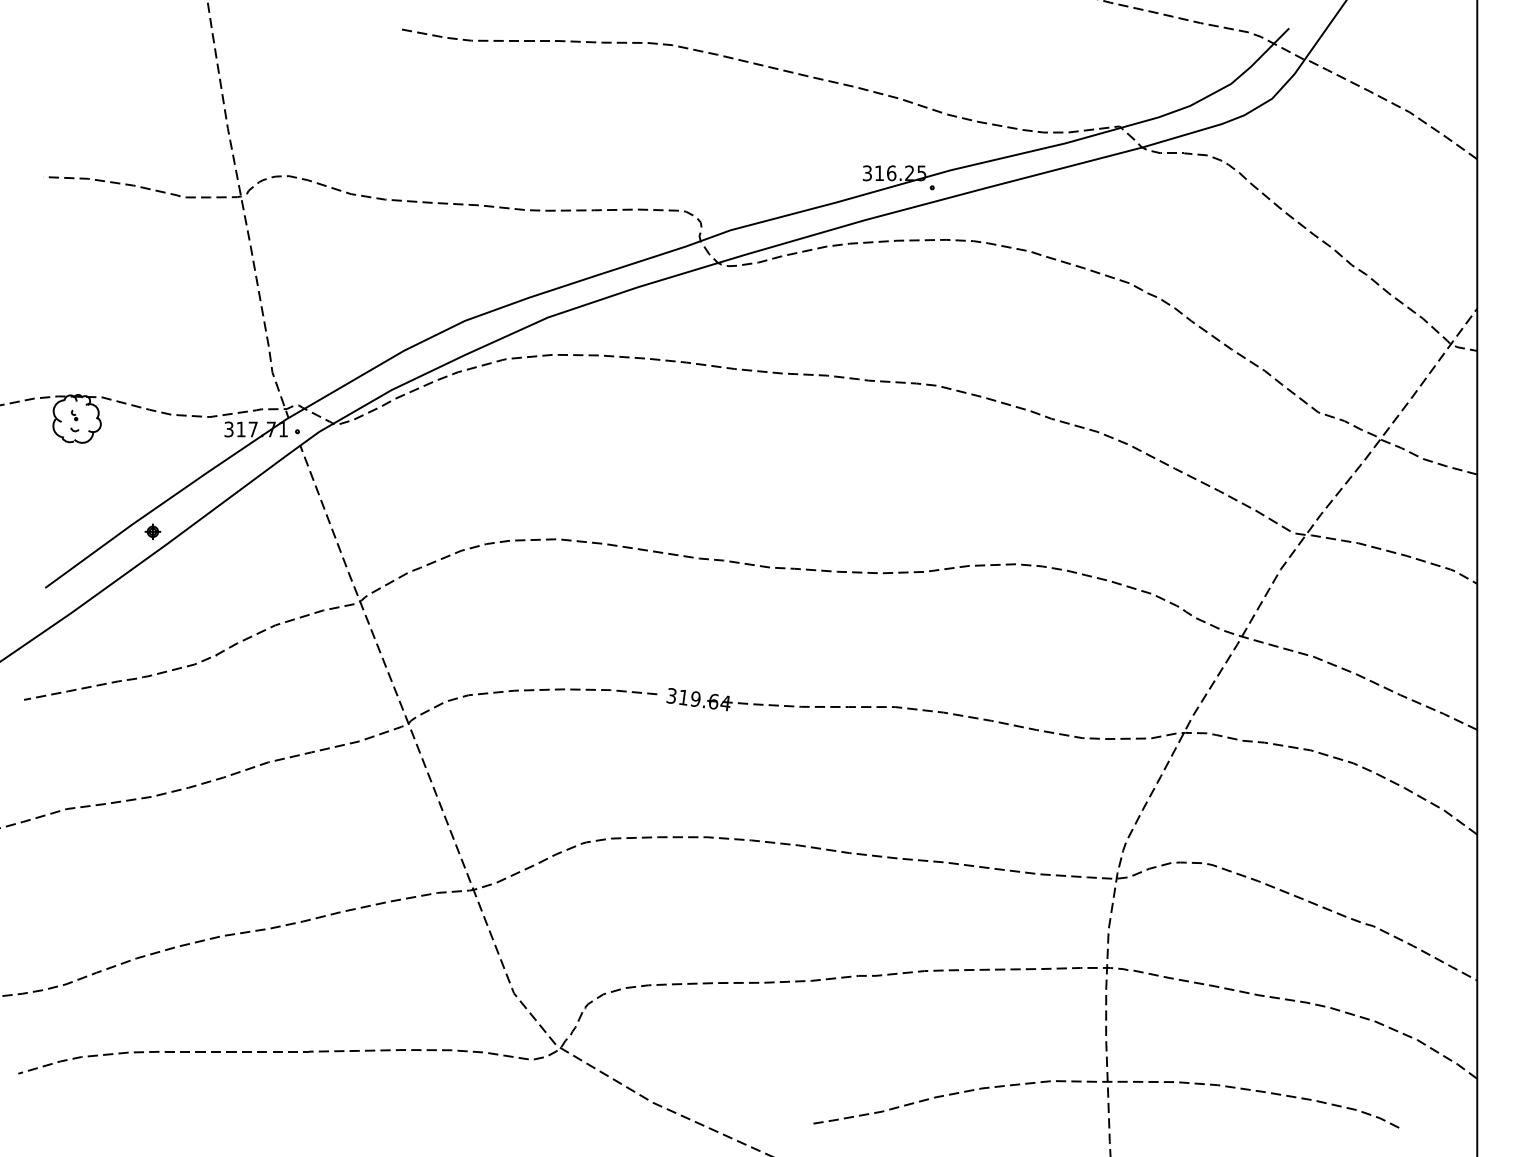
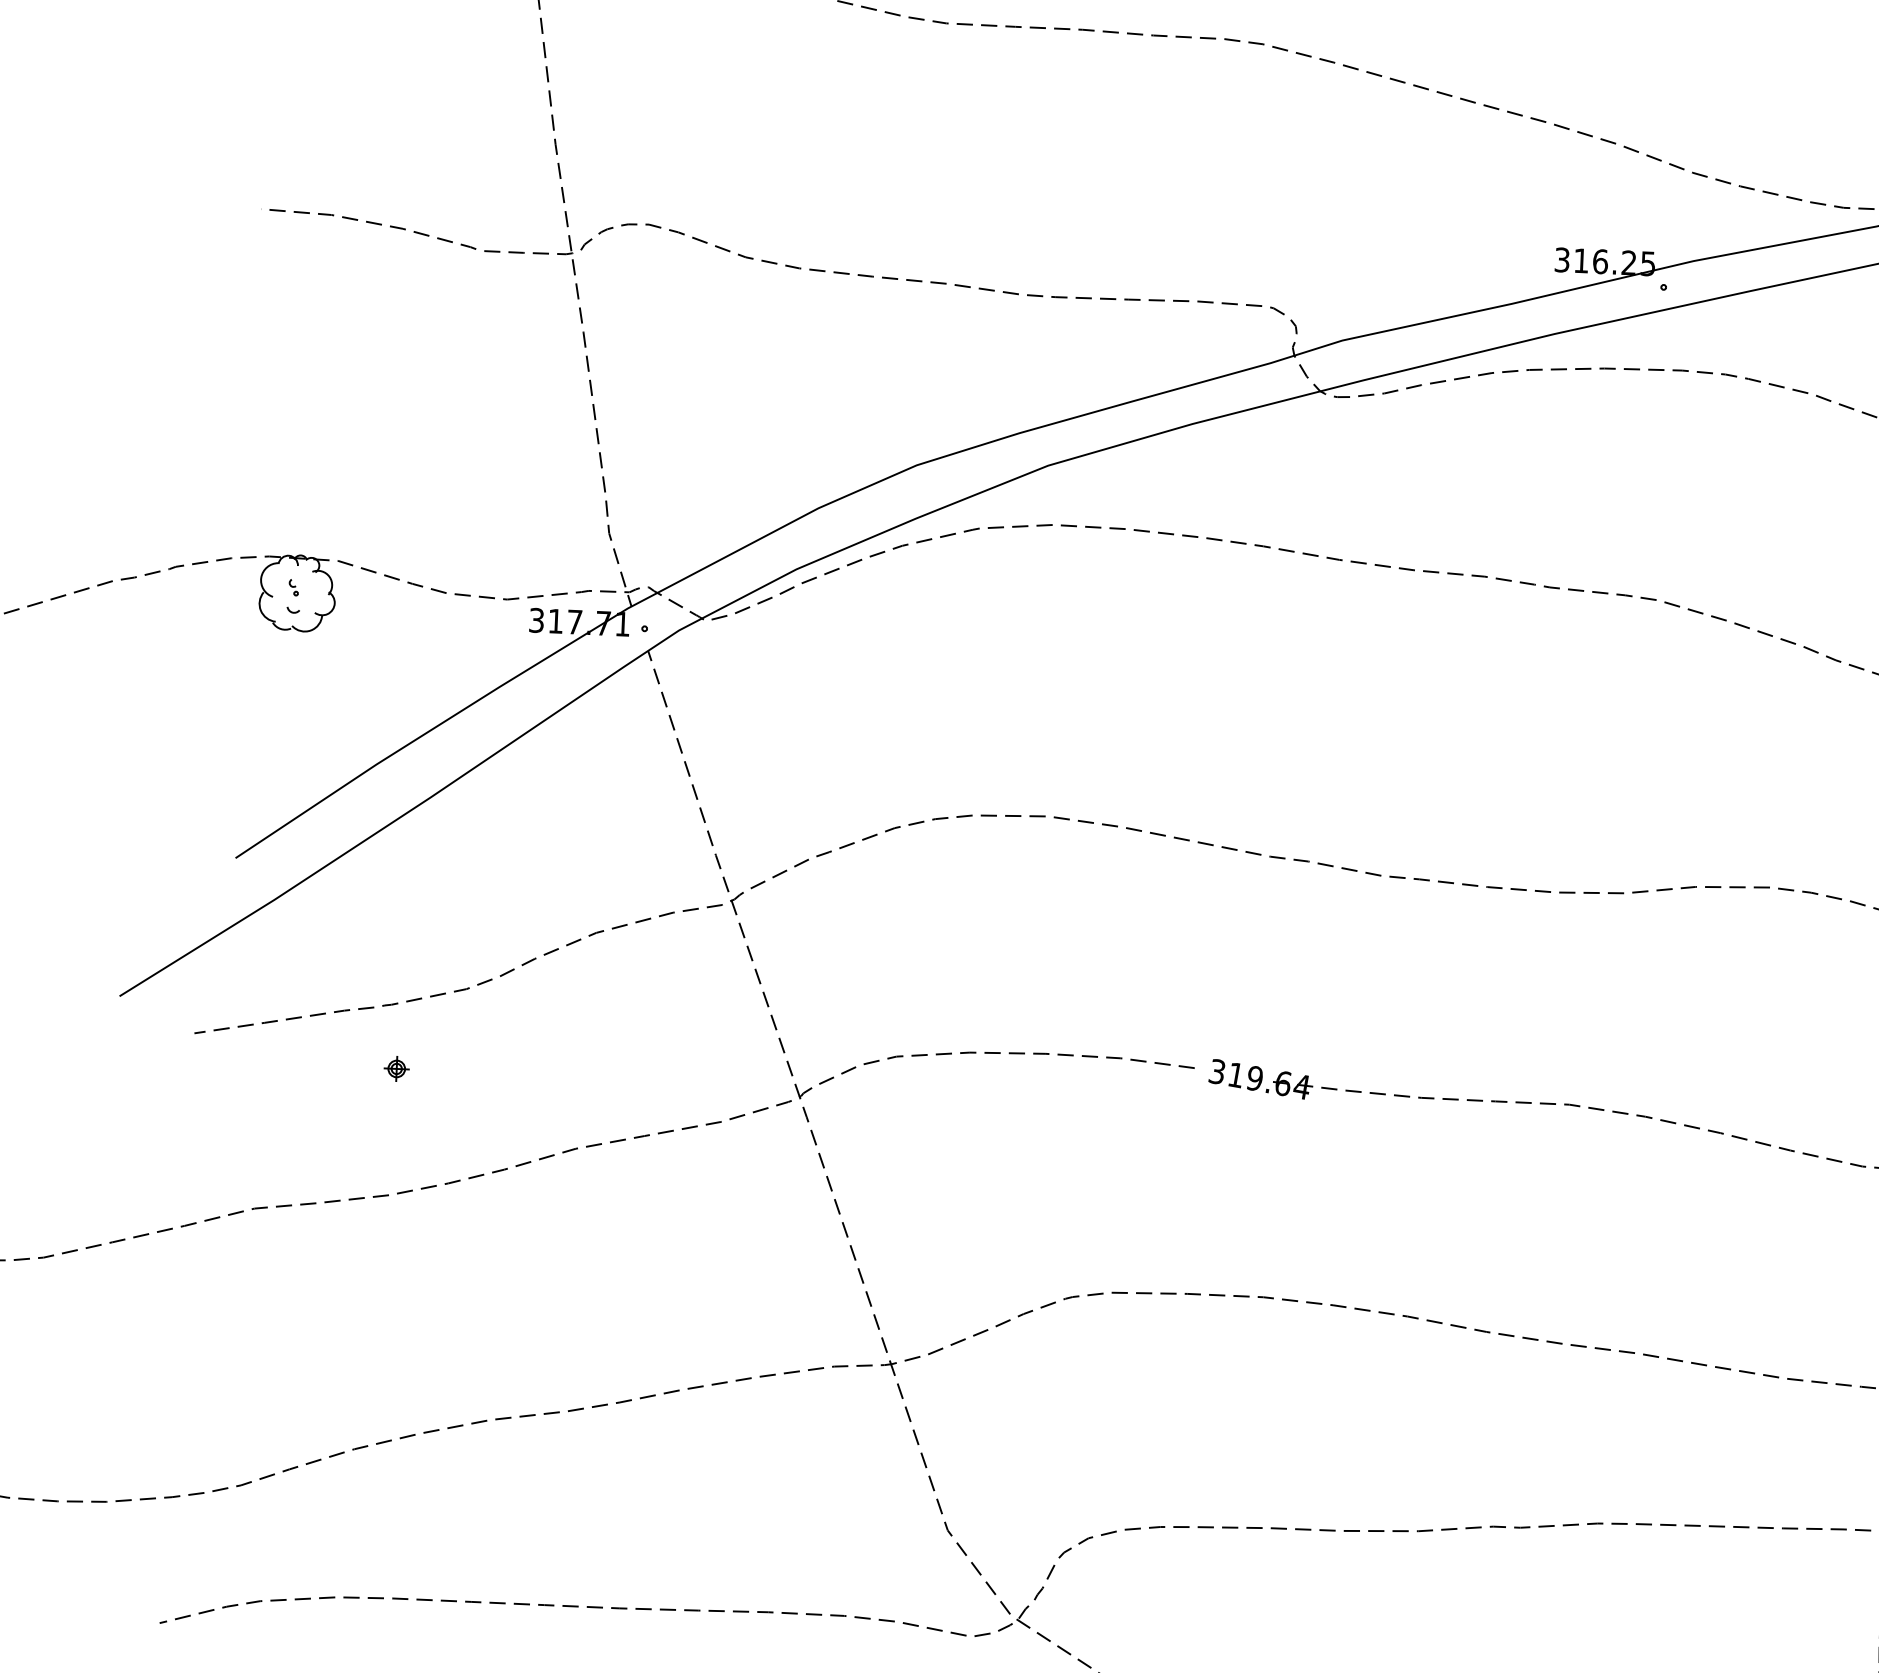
part: (152, 531) -> (396, 1068), moved

